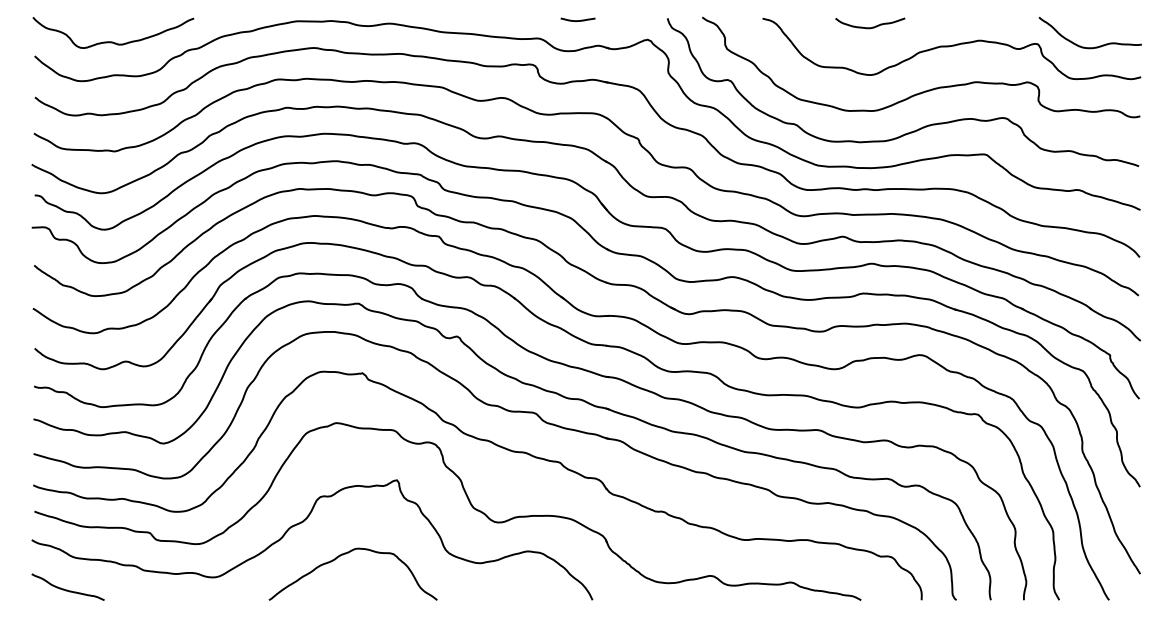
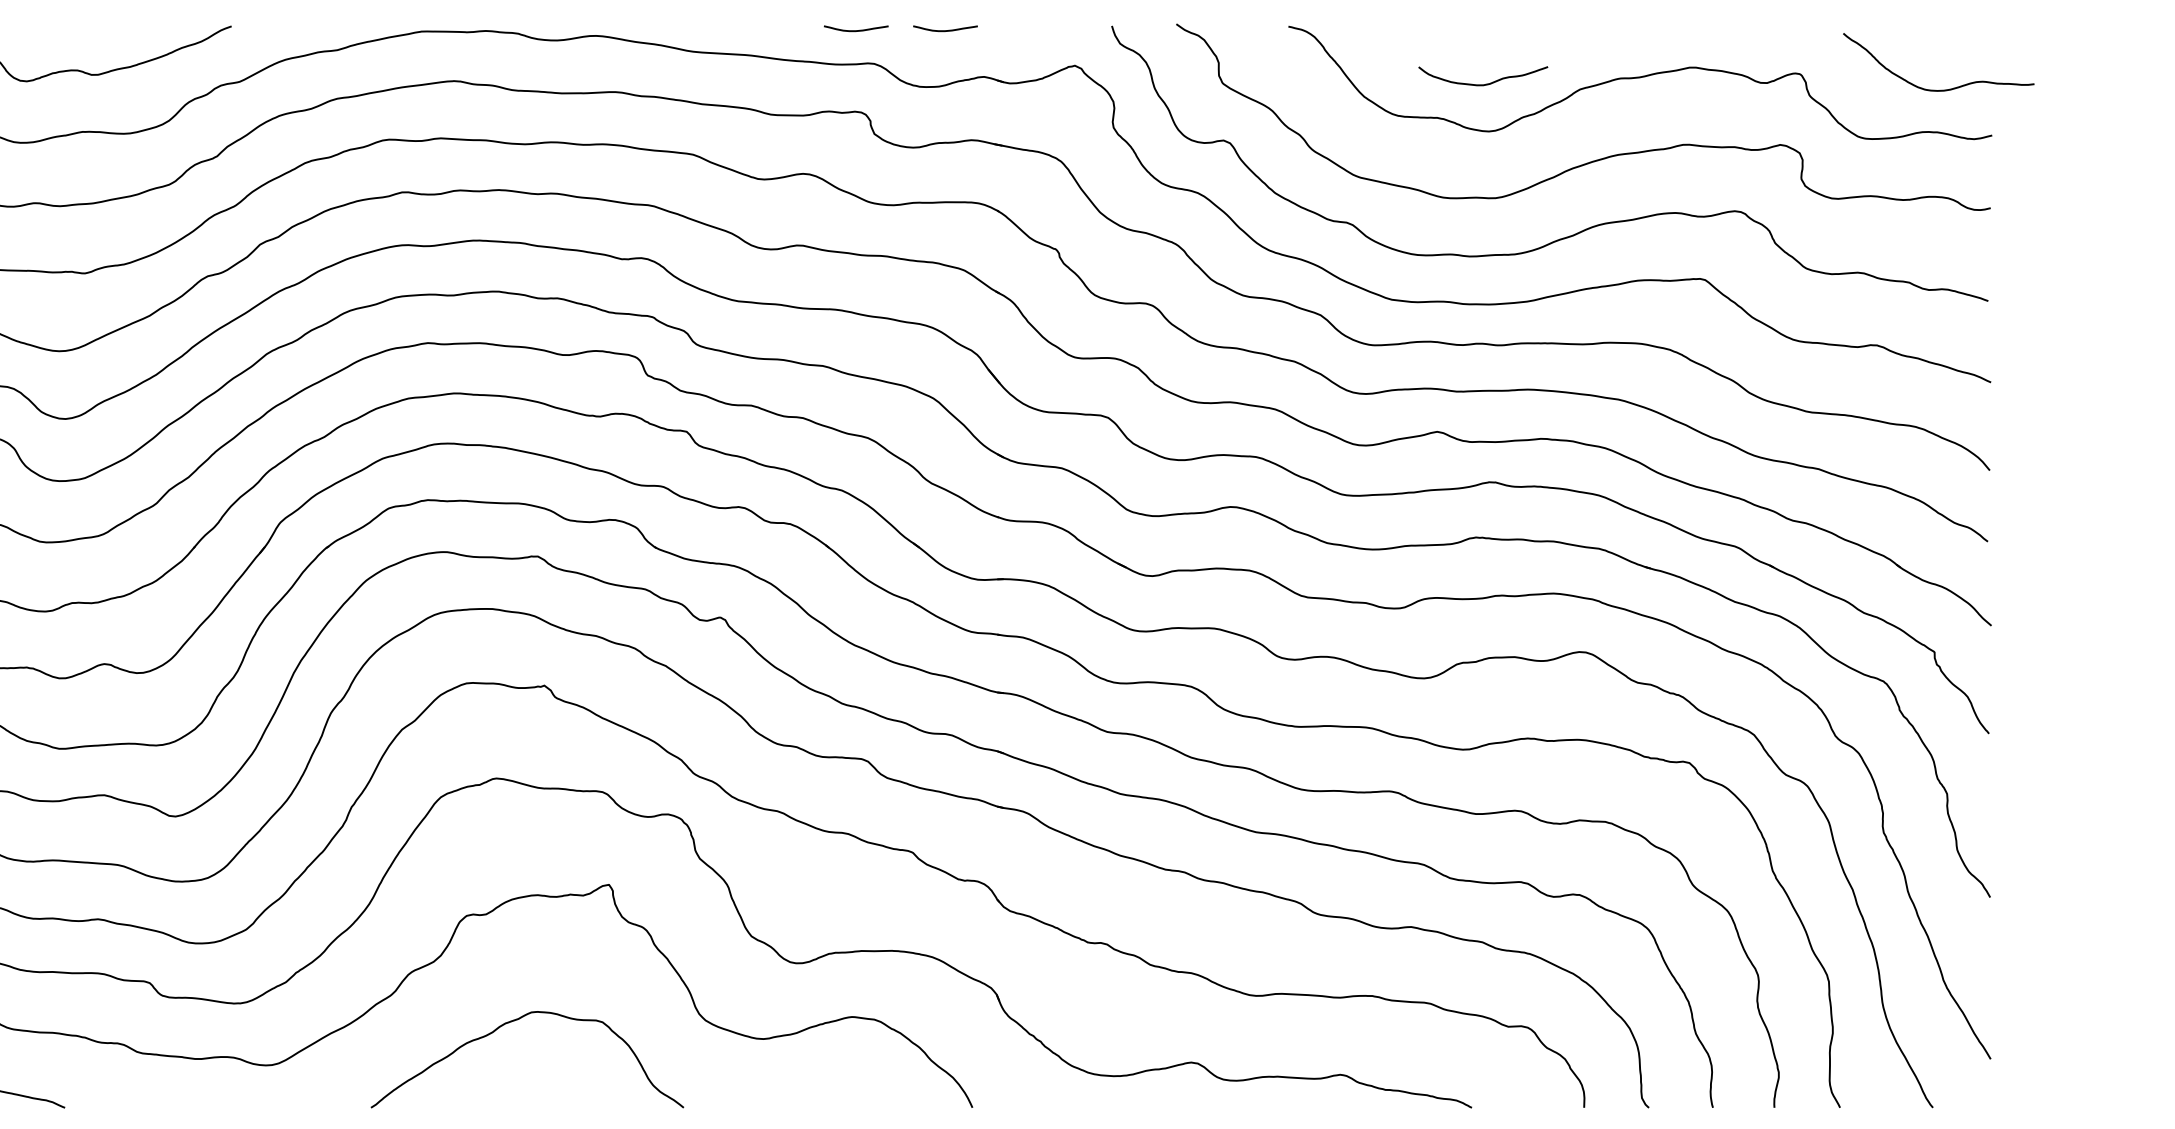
curve: (529, 20) -> (855, 30), added
curve: (872, 26) -> (1487, 82), moved
curve: (1084, 46) -> (1927, 87), moved

